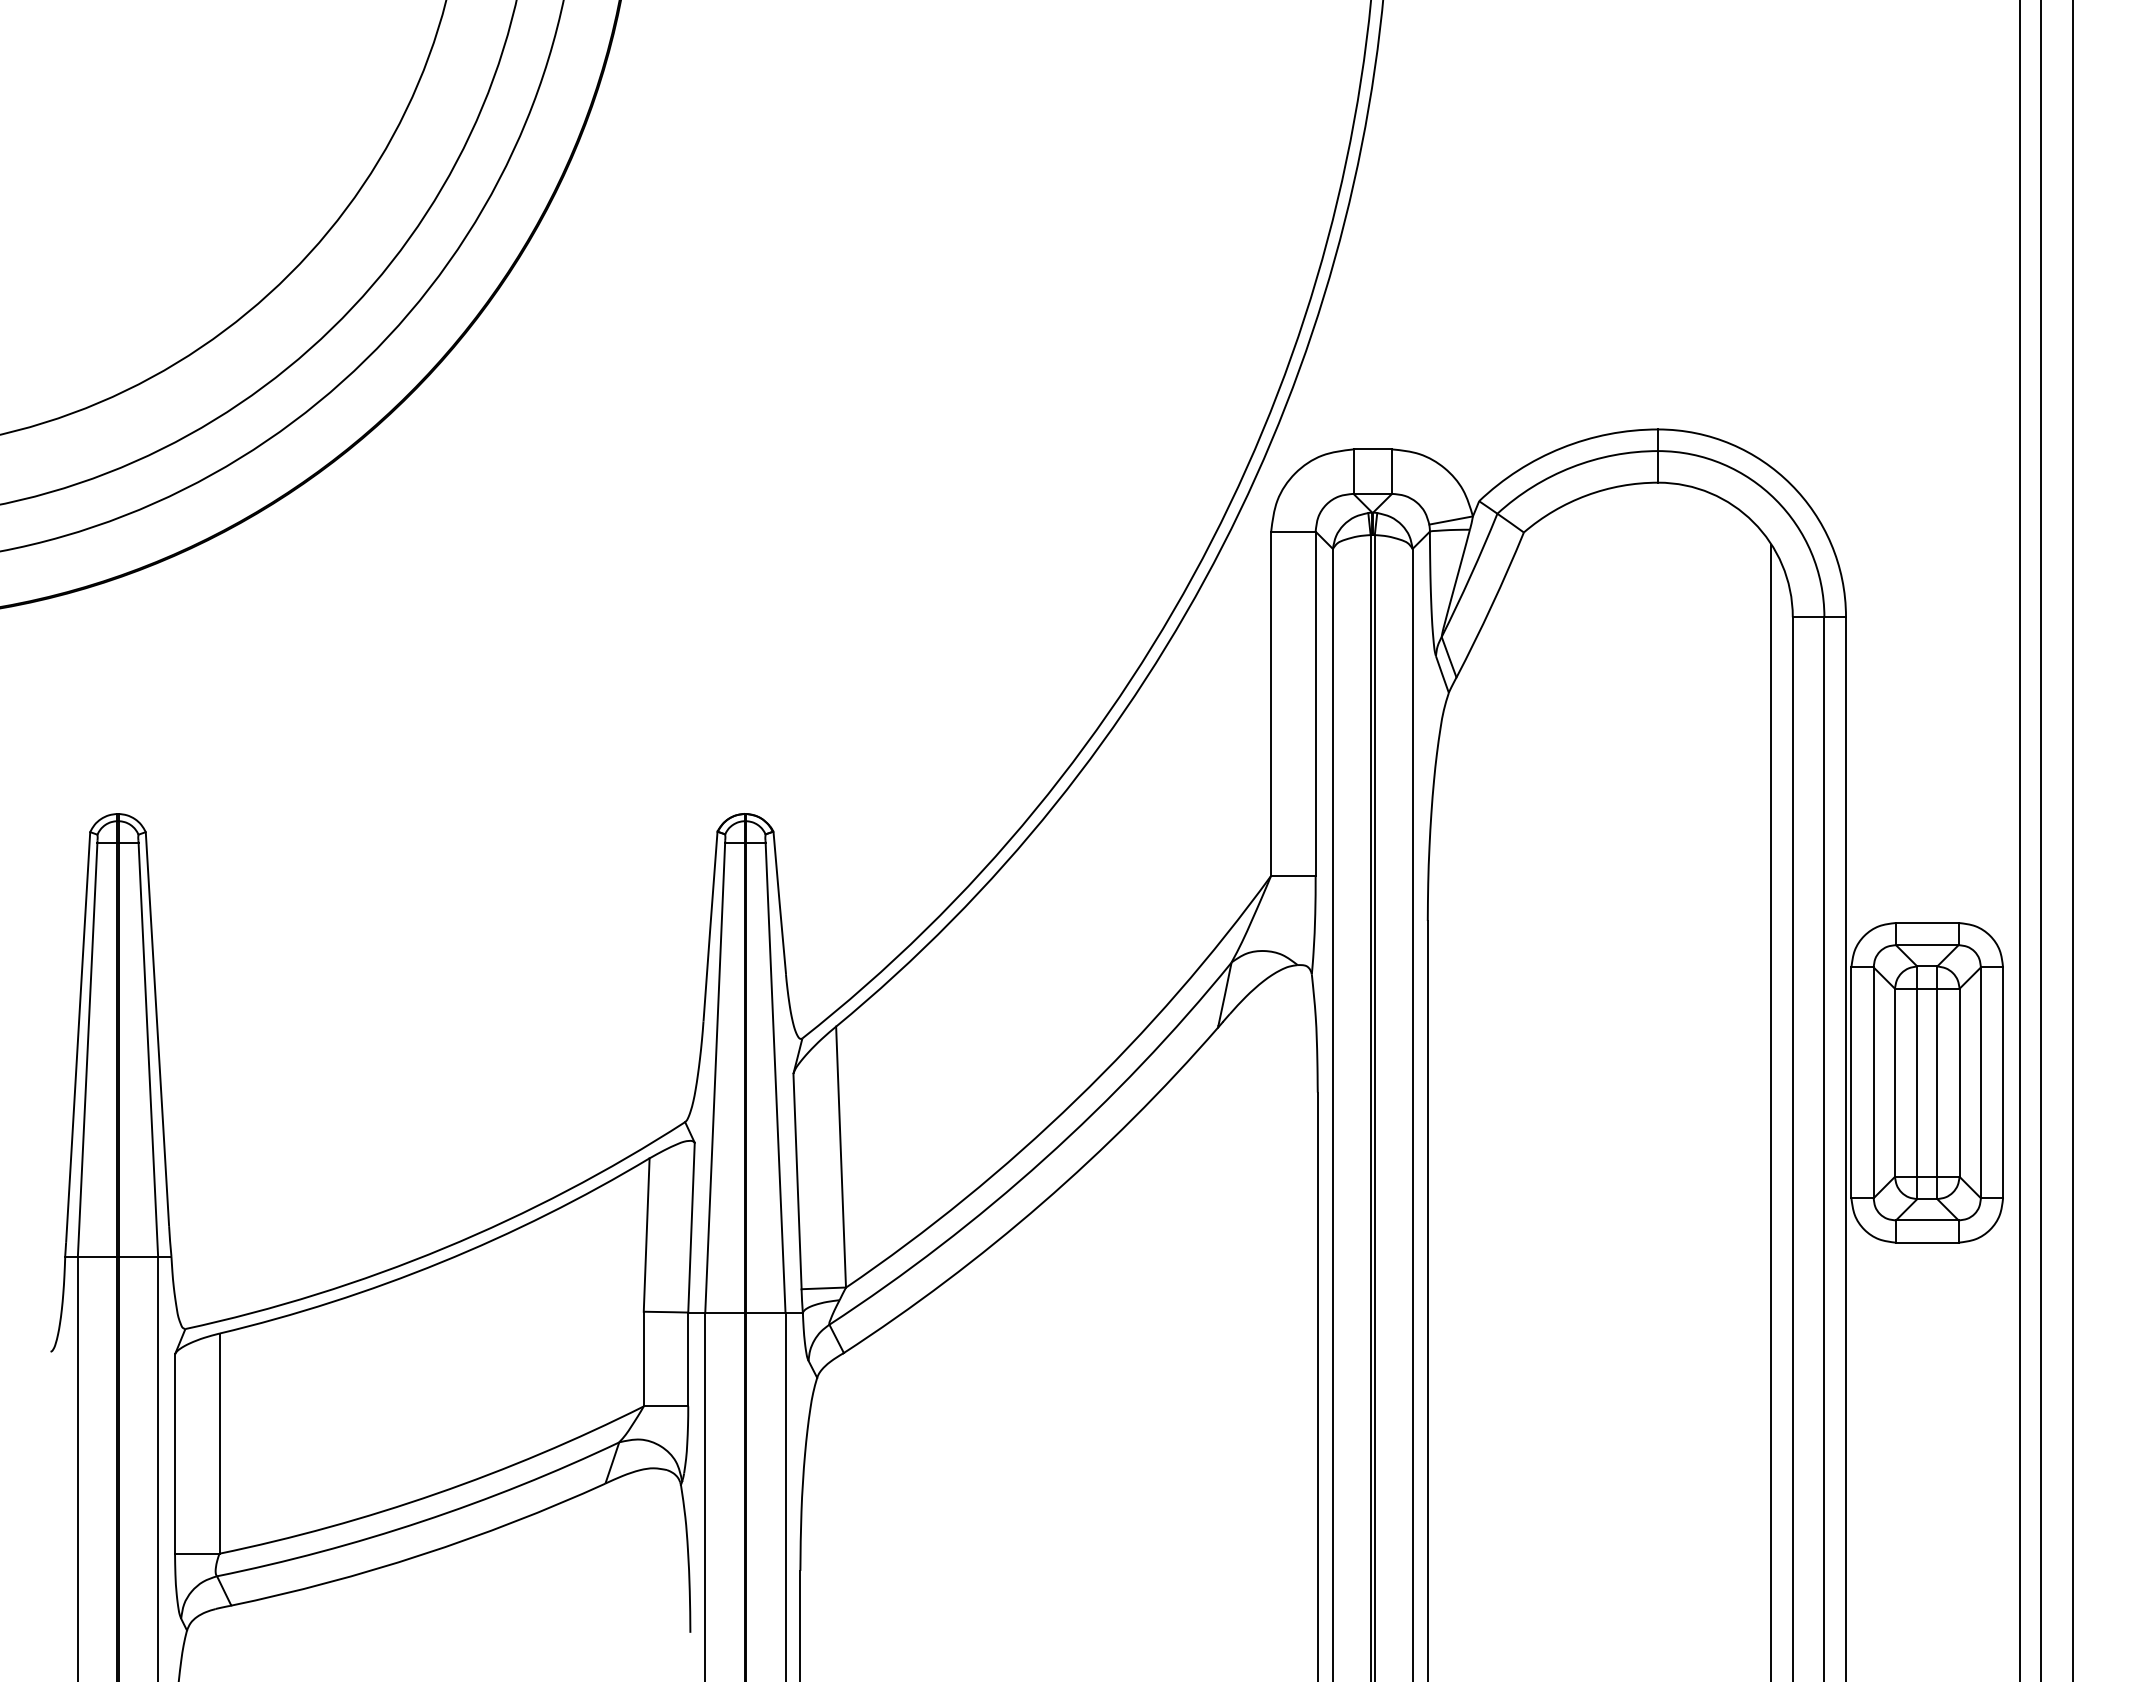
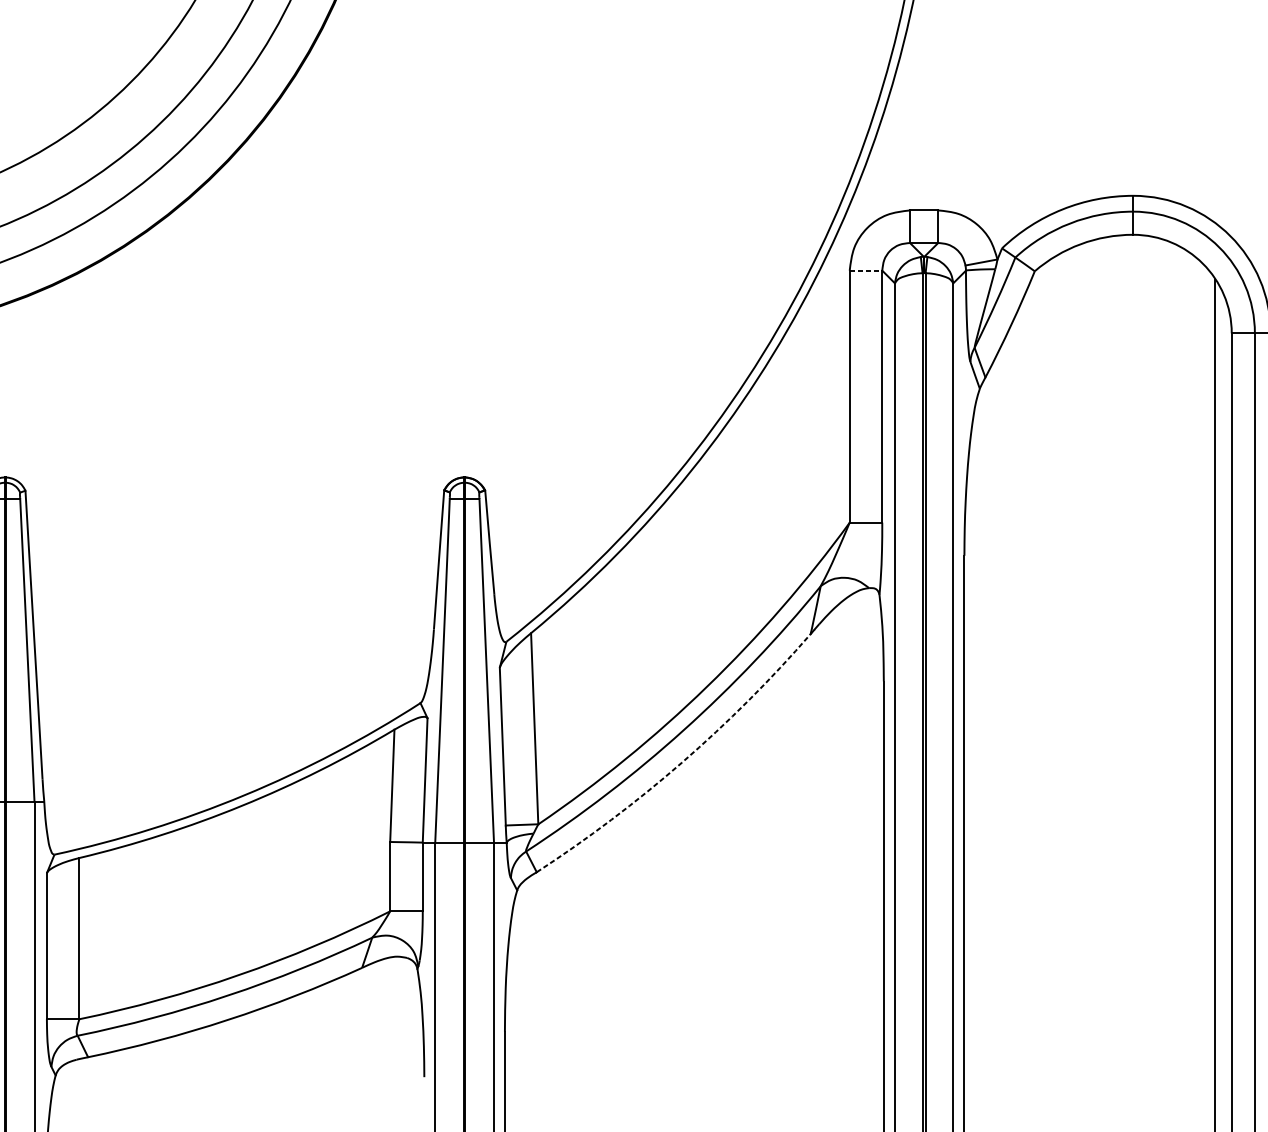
line: (1293, 531) -> (866, 270), solid -> dashed
arc: (1042, 1203) -> (682, 762), solid -> dashed

